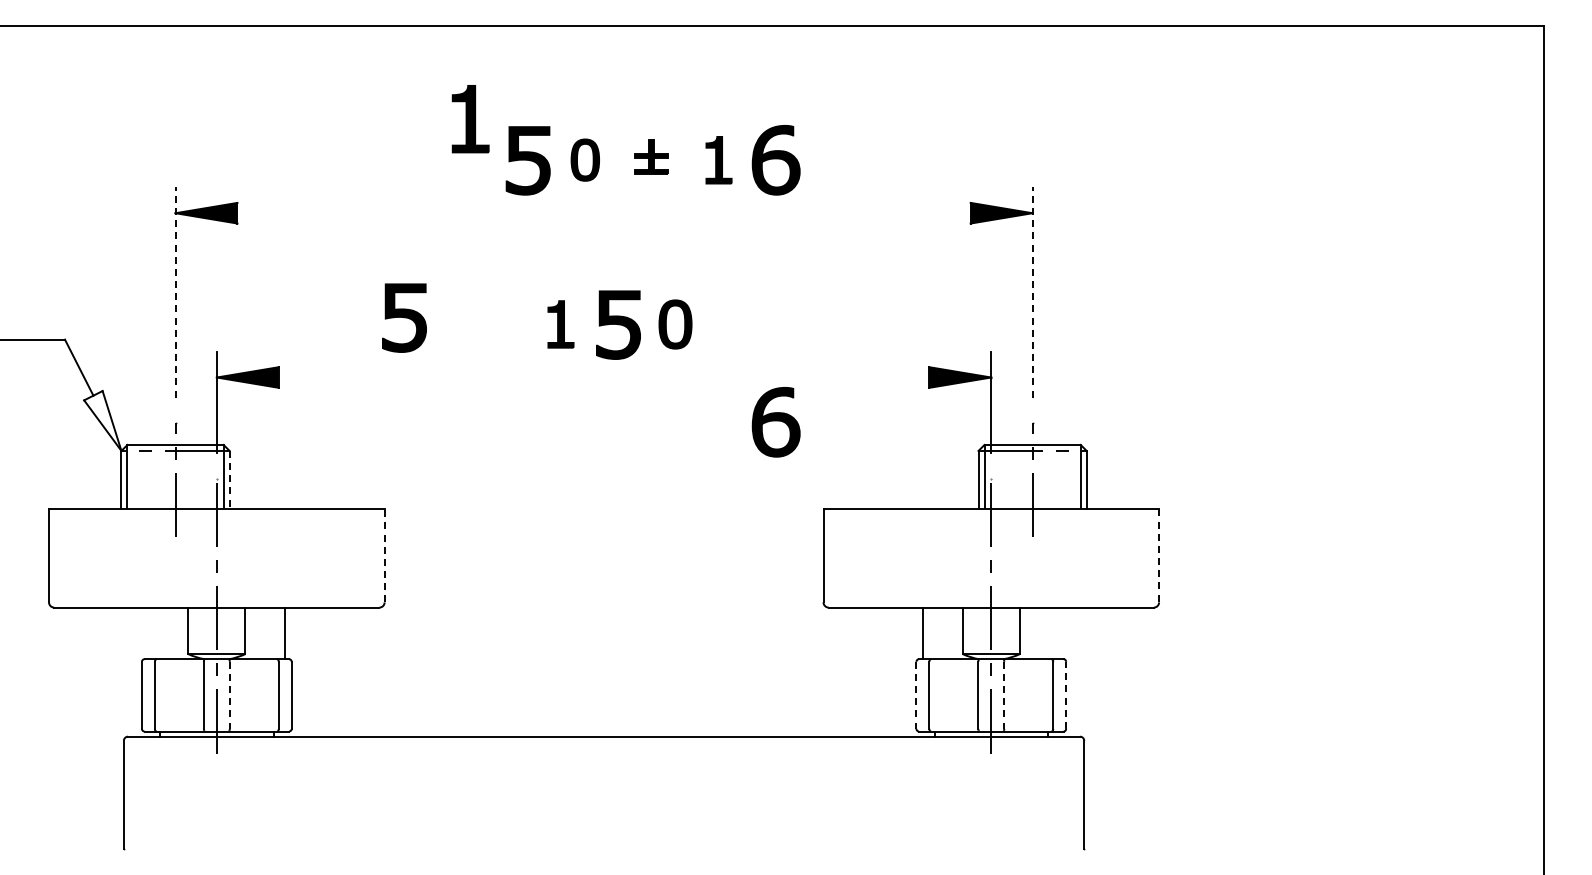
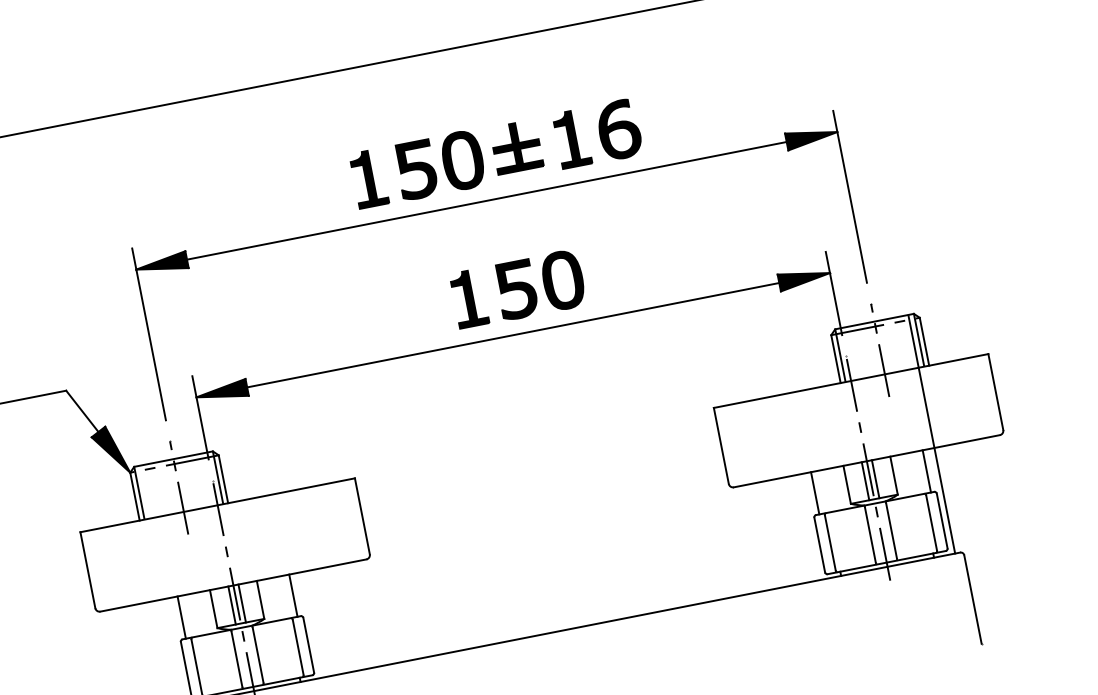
part: (470, 119) -> (369, 179), moved
part: (651, 156) -> (516, 146), size x1.67
part: (585, 159) -> (463, 159), size x1.67
part: (718, 160) -> (572, 139), size x1.43
line: (603, 213) -> (486, 201), added
line: (175, 291) -> (148, 333), dashed -> solid
line: (1032, 291) -> (849, 196), dashed -> solid
part: (404, 317) -> (340, 318), removed
part: (560, 324) -> (469, 298), size x1.43
part: (675, 324) -> (563, 280), size x1.43
line: (603, 377) -> (512, 335), added
fill: (102, 420) -> (109, 450), added
part: (775, 422) -> (660, 344), removed
line: (229, 480) -> (223, 479), dashed -> solid
line: (384, 555) -> (362, 516), dashed -> solid
line: (1159, 556) -> (996, 392), dashed -> solid
line: (1073, 590) -> (931, 434), added
line: (210, 630) -> (231, 605), added
line: (223, 630) -> (242, 603), added
line: (985, 630) -> (865, 480), added
line: (997, 630) -> (875, 478), added
line: (148, 633) -> (181, 617), added
line: (1059, 633) -> (926, 471), added
line: (229, 695) -> (257, 655), dashed -> solid
line: (916, 695) -> (819, 545), dashed -> solid
line: (1004, 695) -> (891, 531), dashed -> solid
line: (1066, 695) -> (942, 521), dashed -> solid

